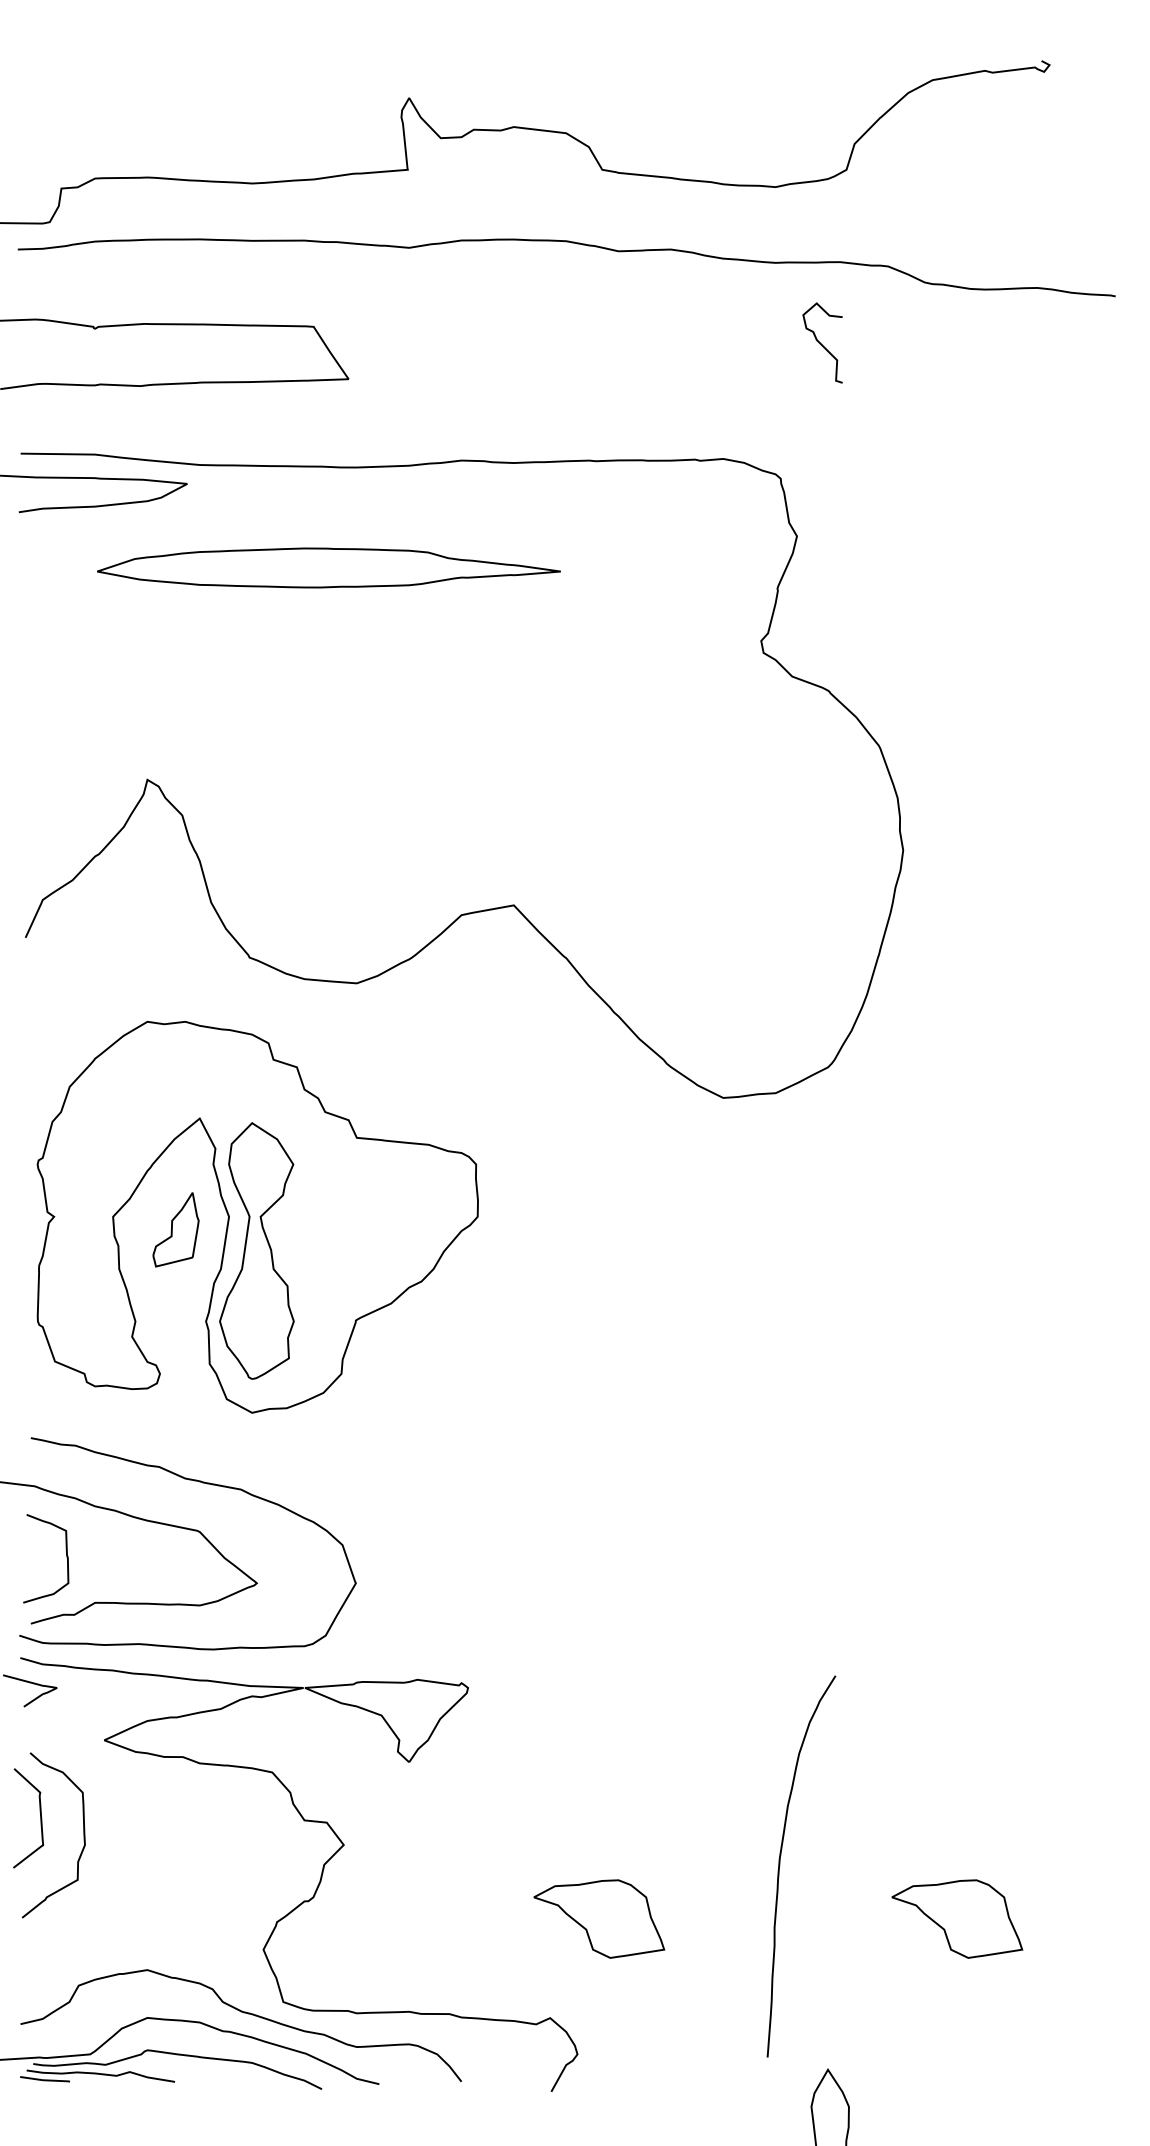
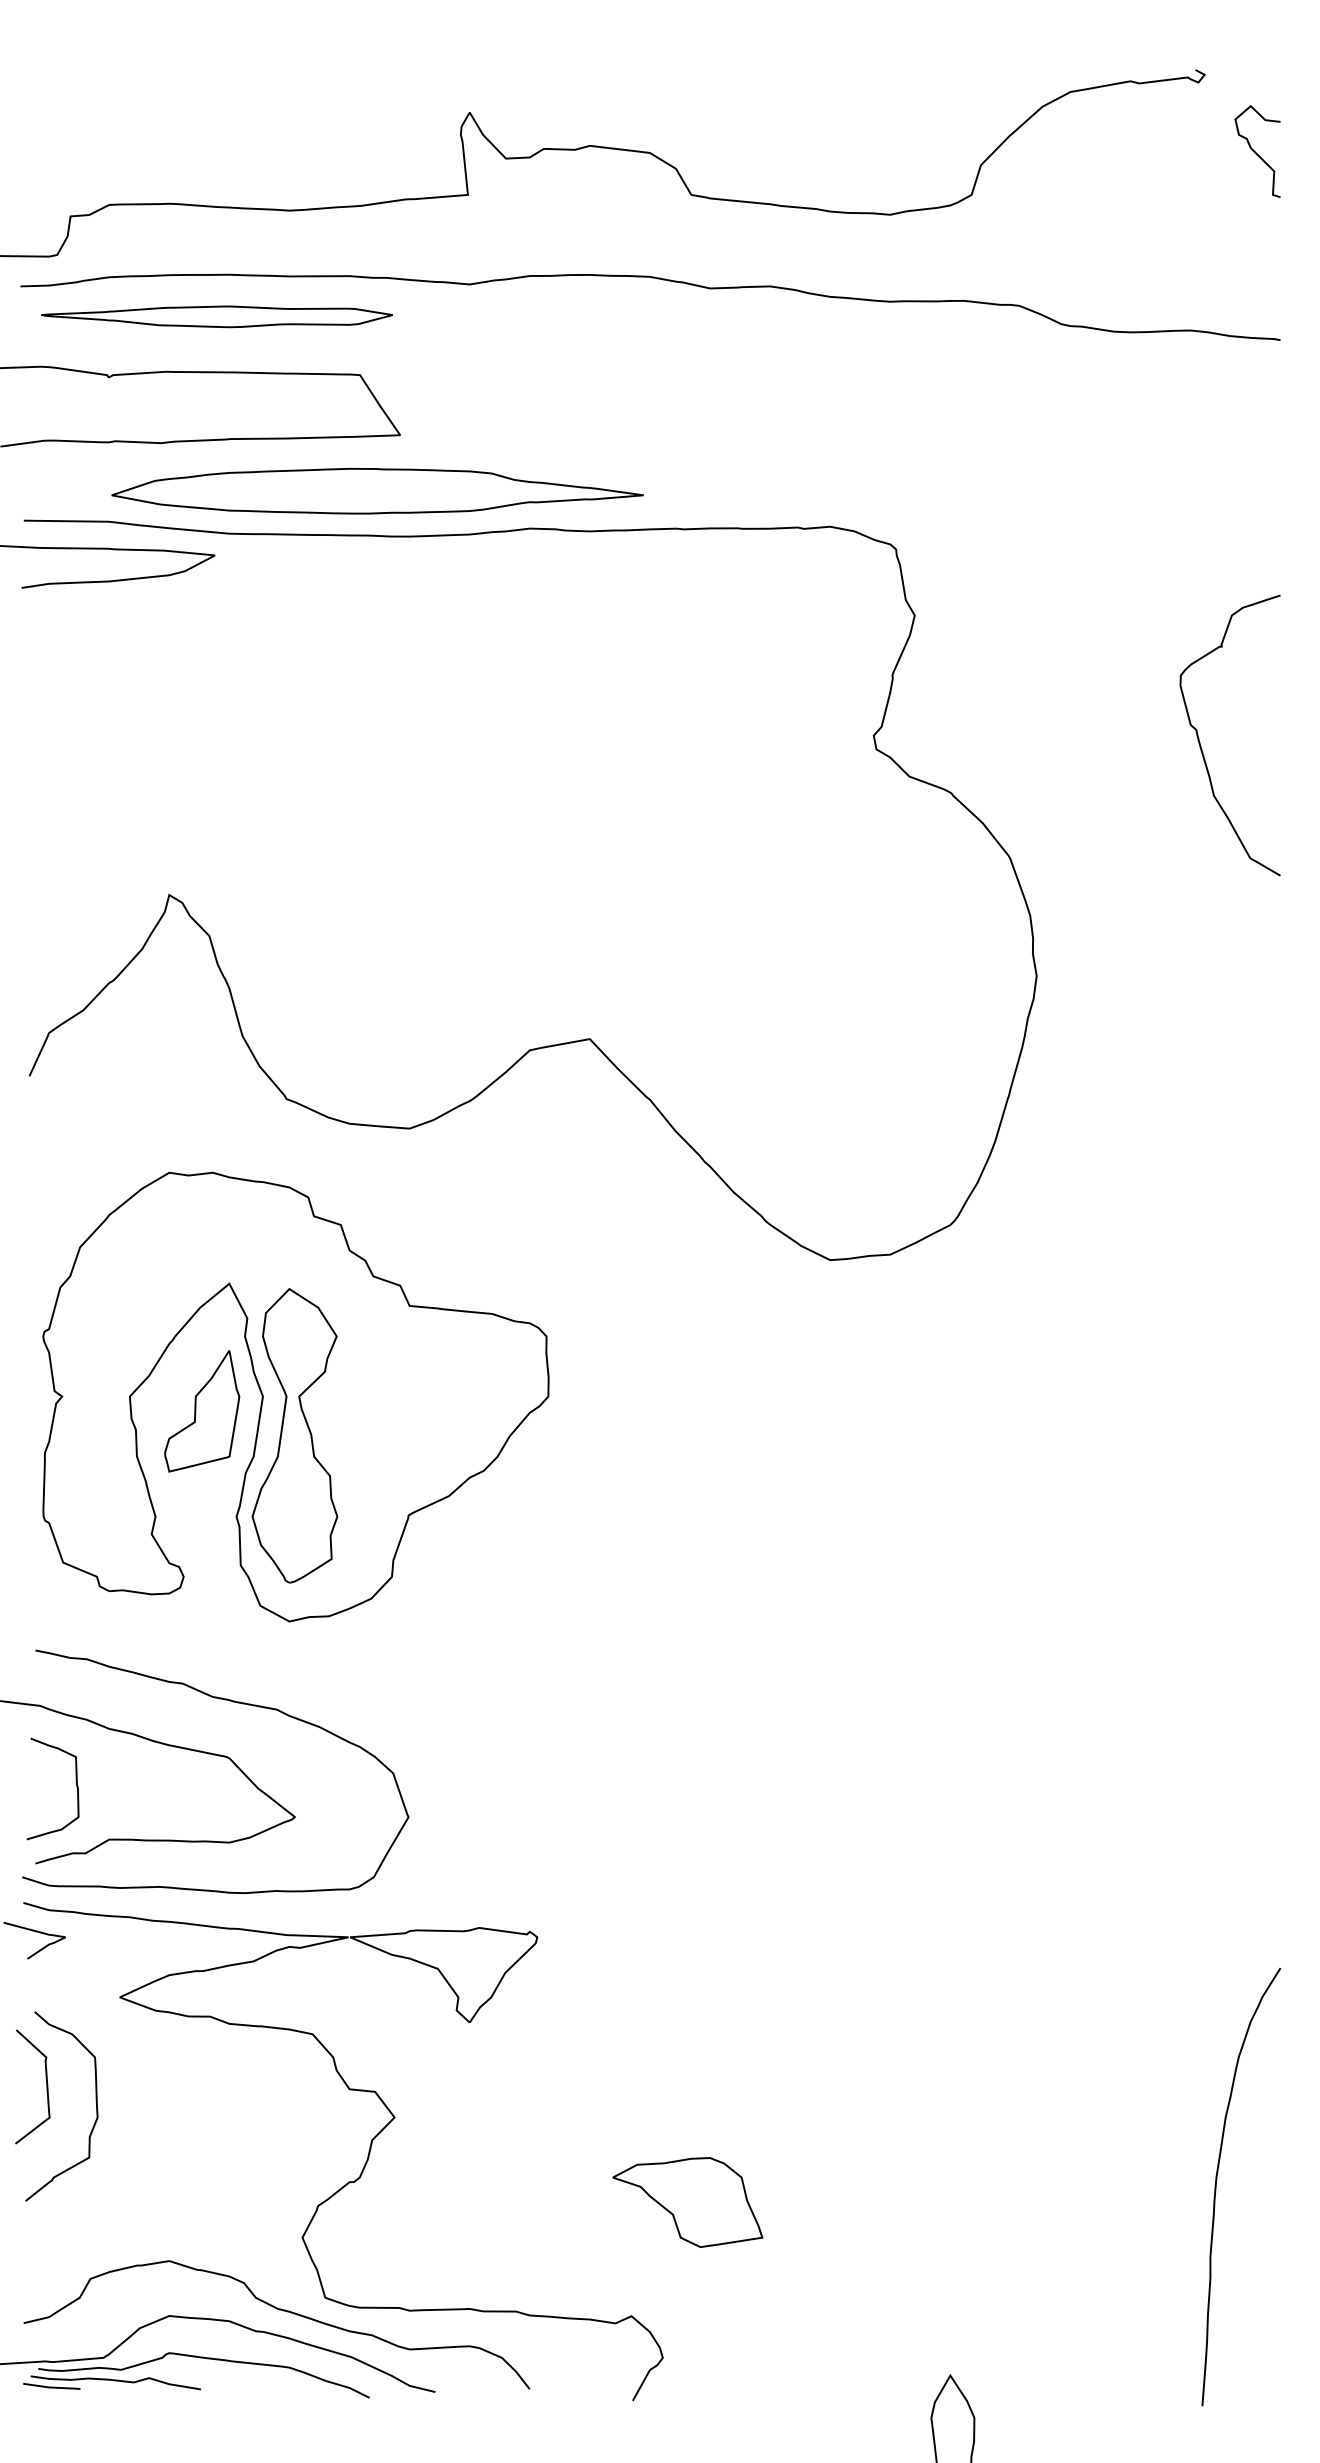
part: (189, 275) -> (217, 316), added
curve: (821, 343) -> (1256, 152), moved
part: (328, 567) -> (377, 490), moved
curve: (1046, 648) -> (1201, 744), added
part: (175, 1229) -> (201, 1411), size x1.43
curve: (780, 1865) -> (1217, 2185), moved
part: (957, 1918) -> (1098, 2201), removed

